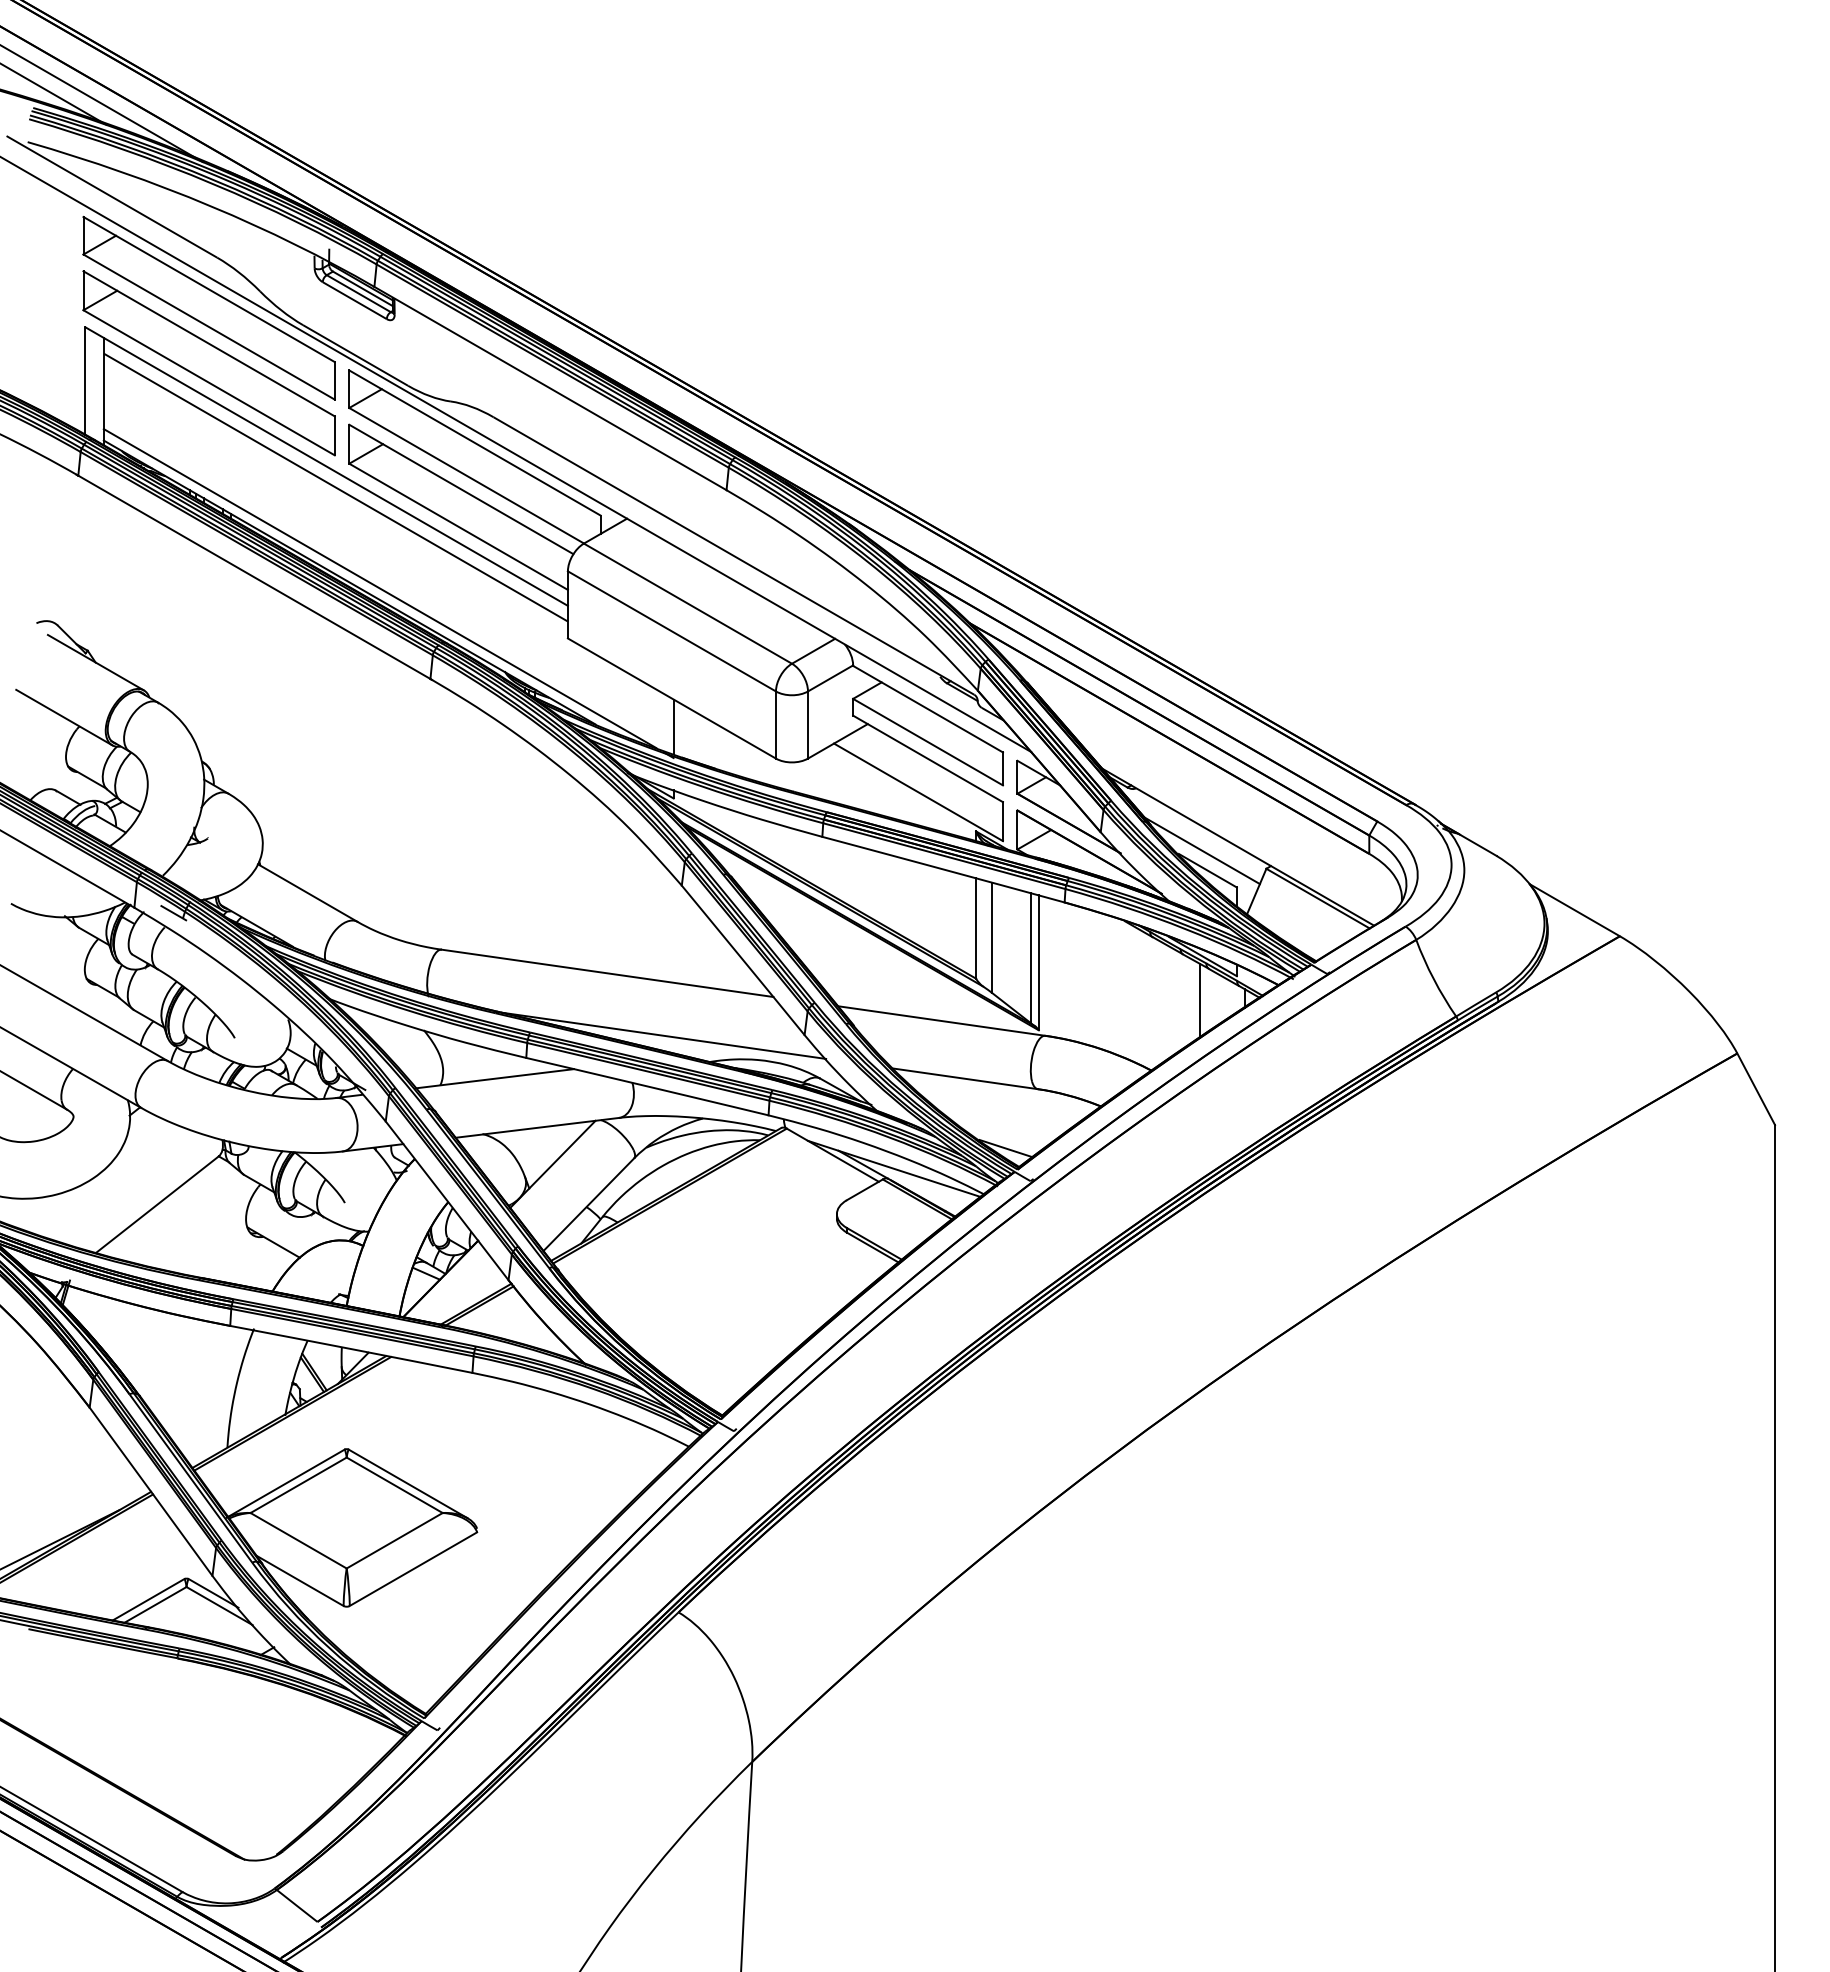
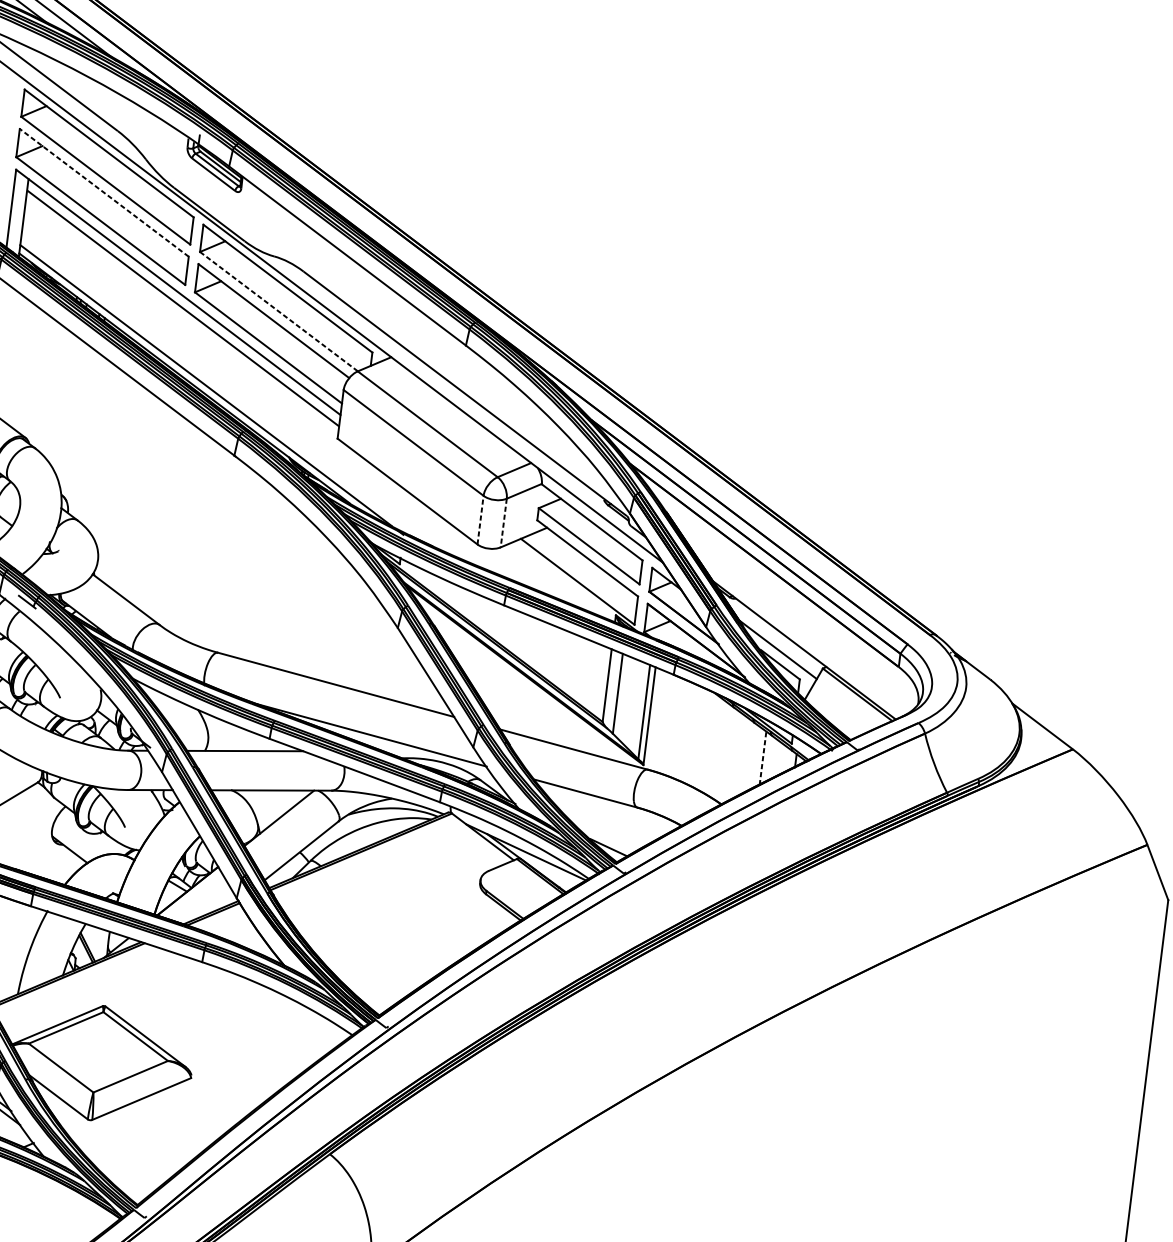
line: (208, 343) -> (103, 192), solid -> dashed
line: (466, 475) -> (278, 311), solid -> dashed
line: (775, 725) -> (480, 520), solid -> dashed
line: (808, 725) -> (504, 523), solid -> dashed
line: (673, 726) -> (406, 511), removed
line: (1200, 1000) -> (763, 758), solid -> dashed

